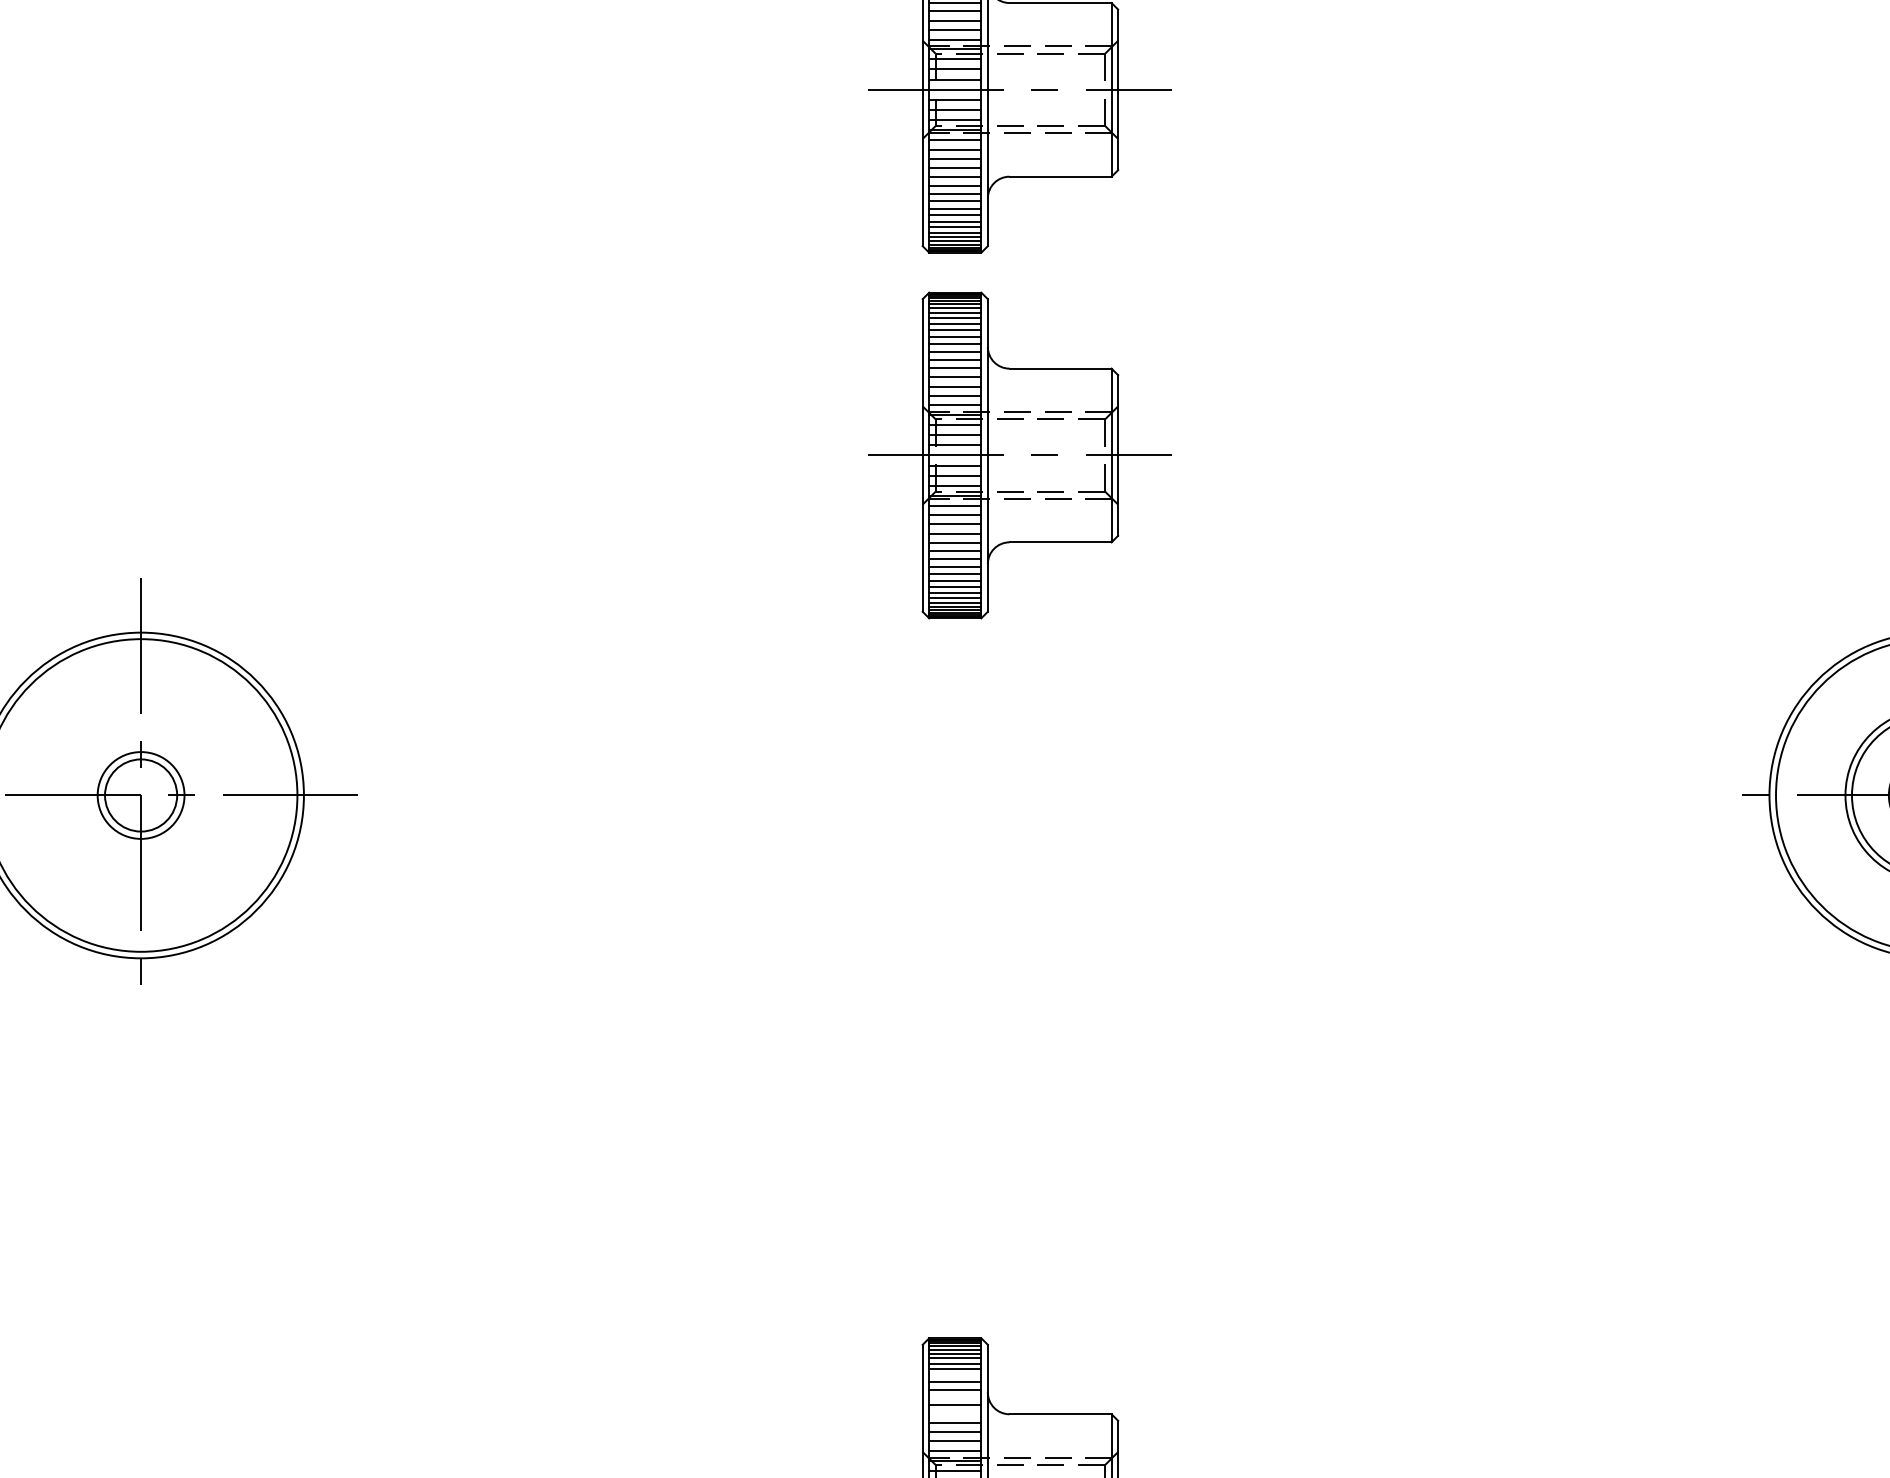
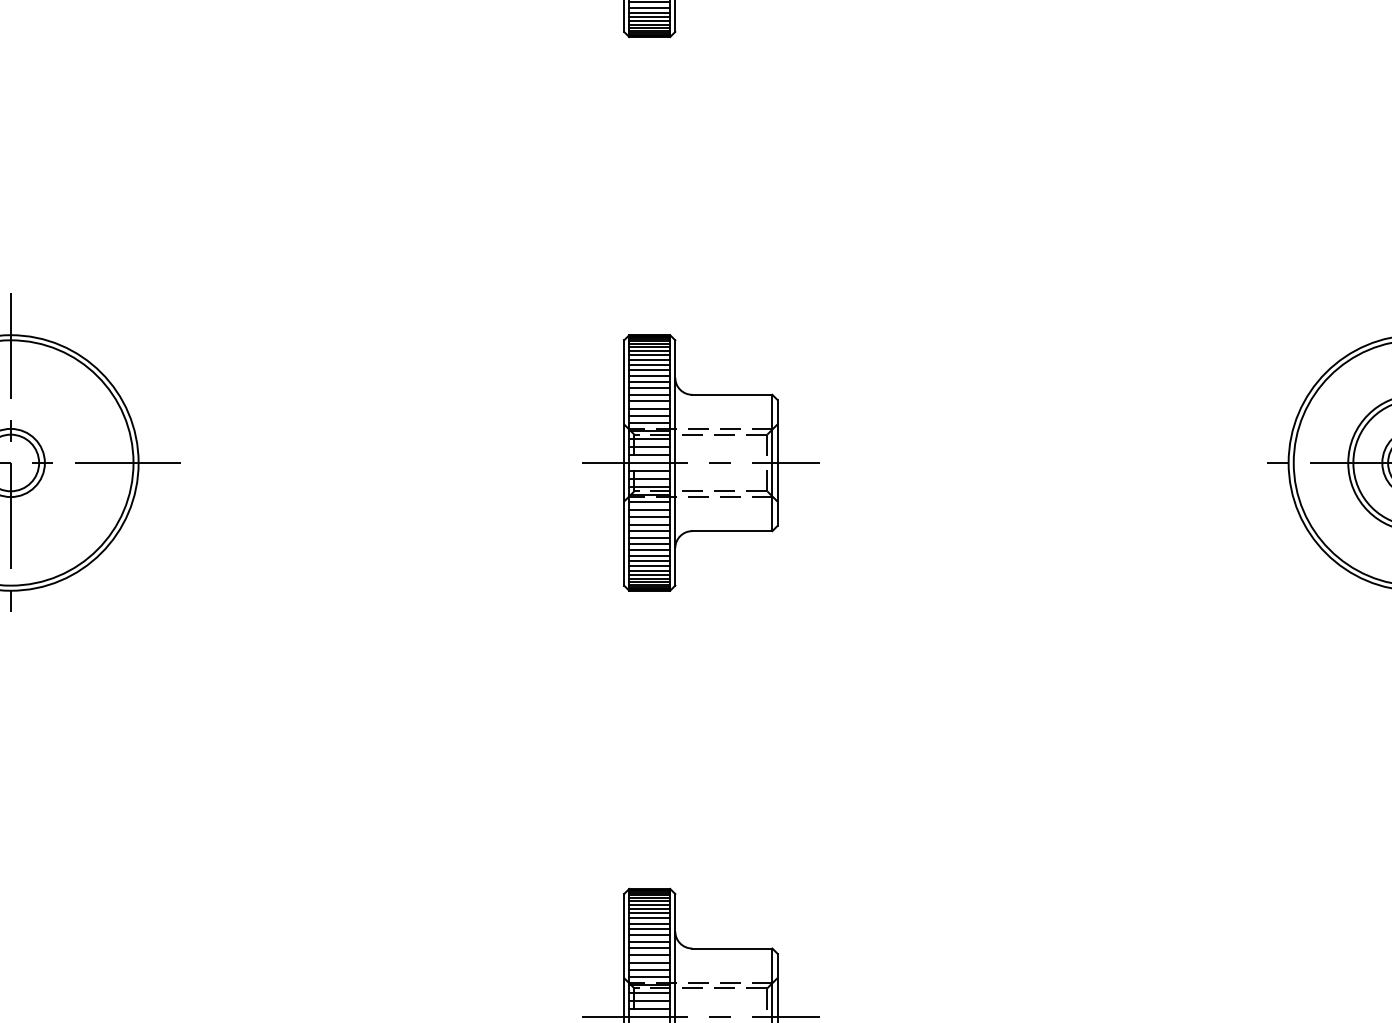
part: (1019, 455) -> (700, 462), moved
line: (955, 1375) -> (649, 918), added
line: (955, 1397) -> (649, 935), added
line: (955, 1413) -> (649, 947), added

